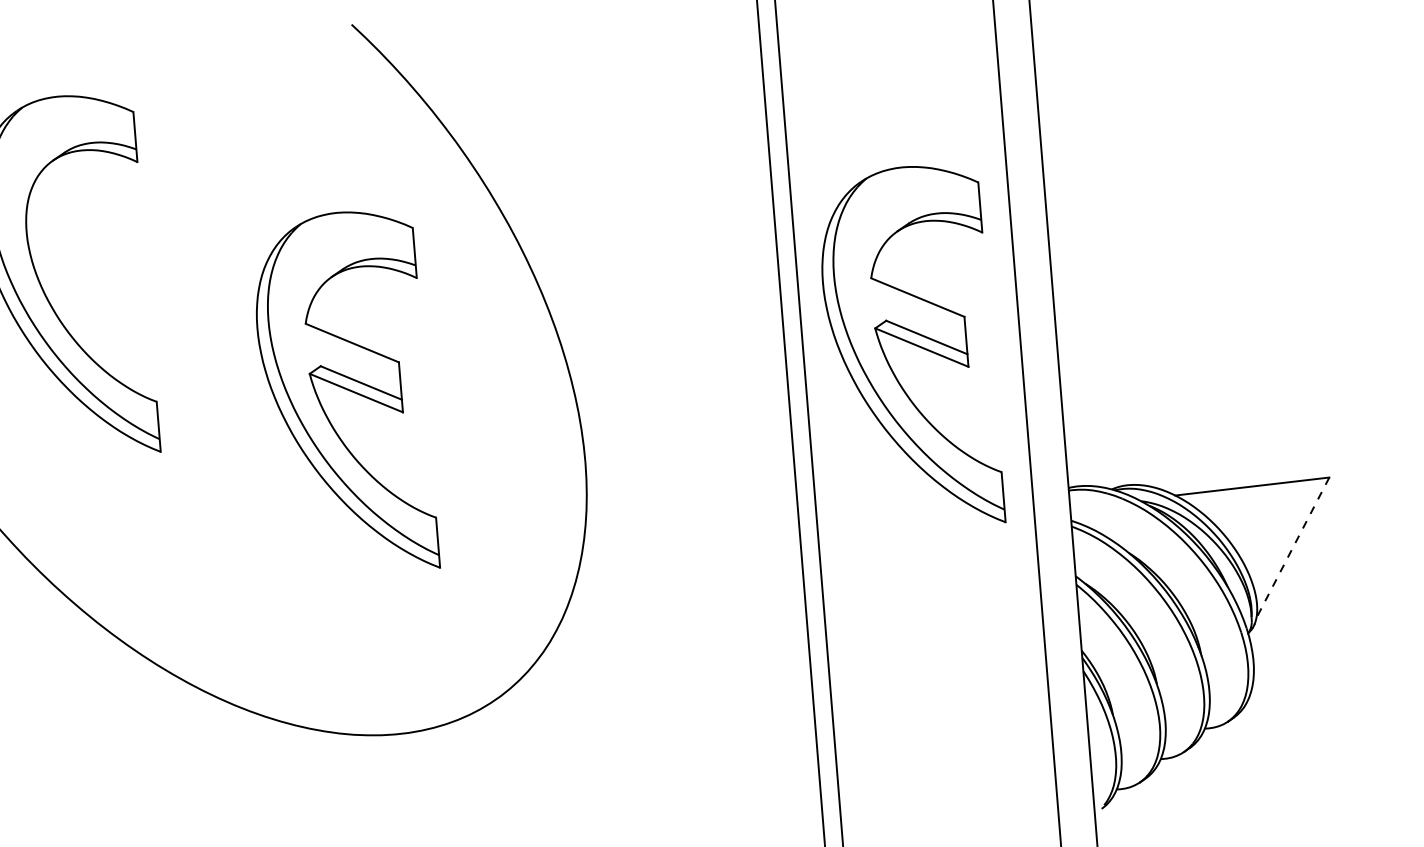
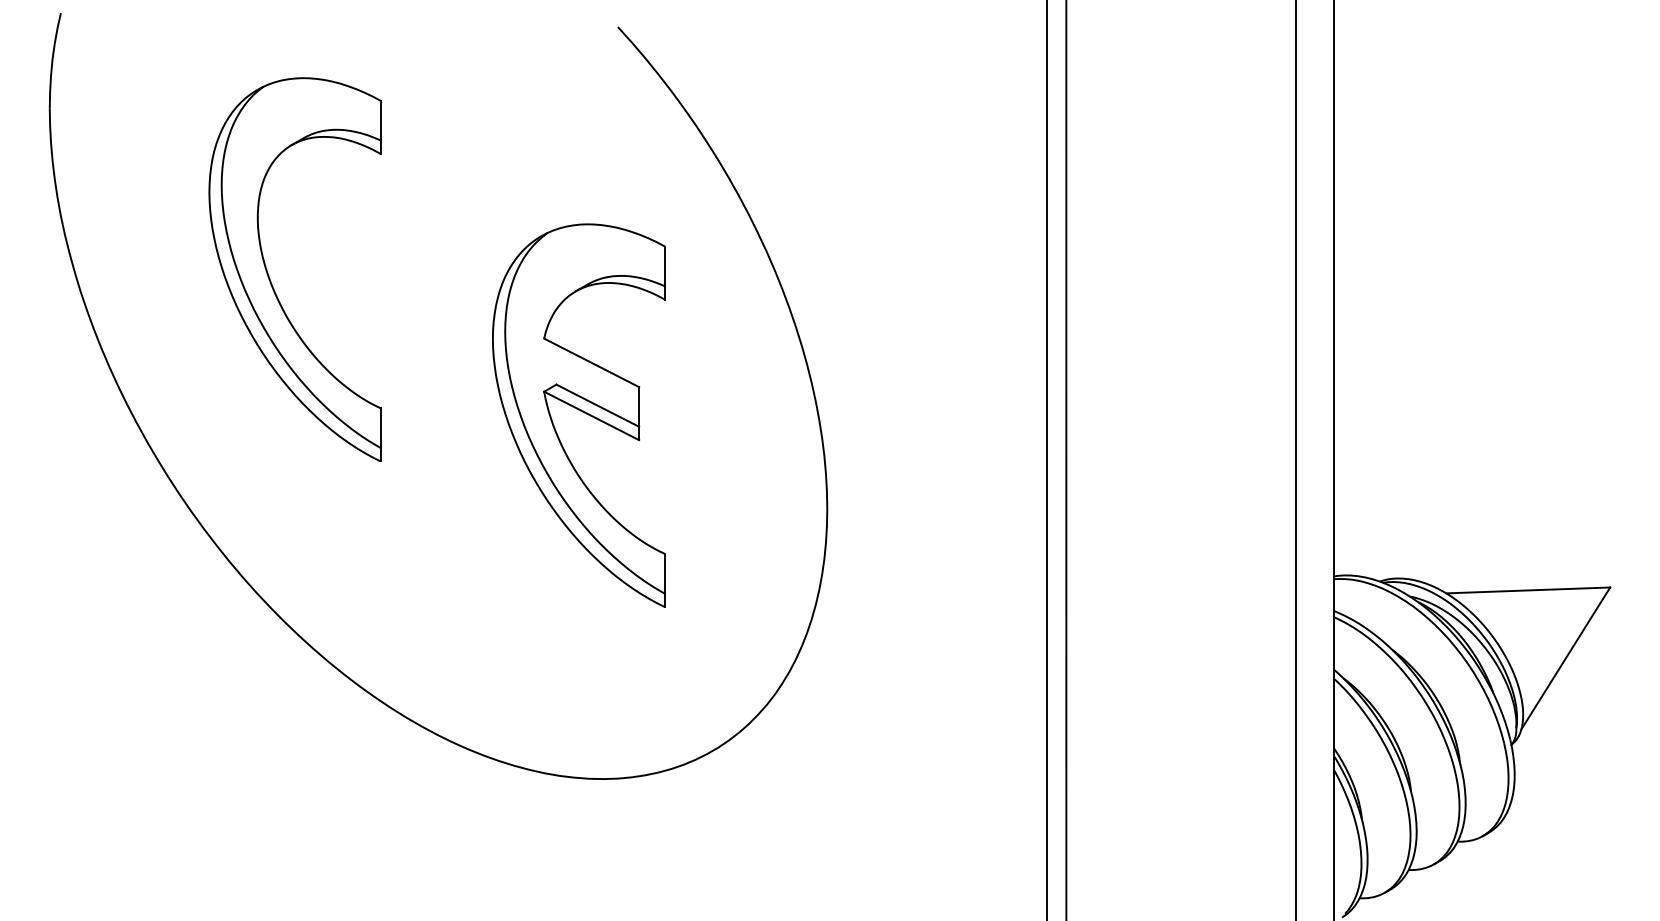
part: (909, 348) -> (1178, 415), removed
line: (1292, 547) -> (1565, 658), dashed -> solid

